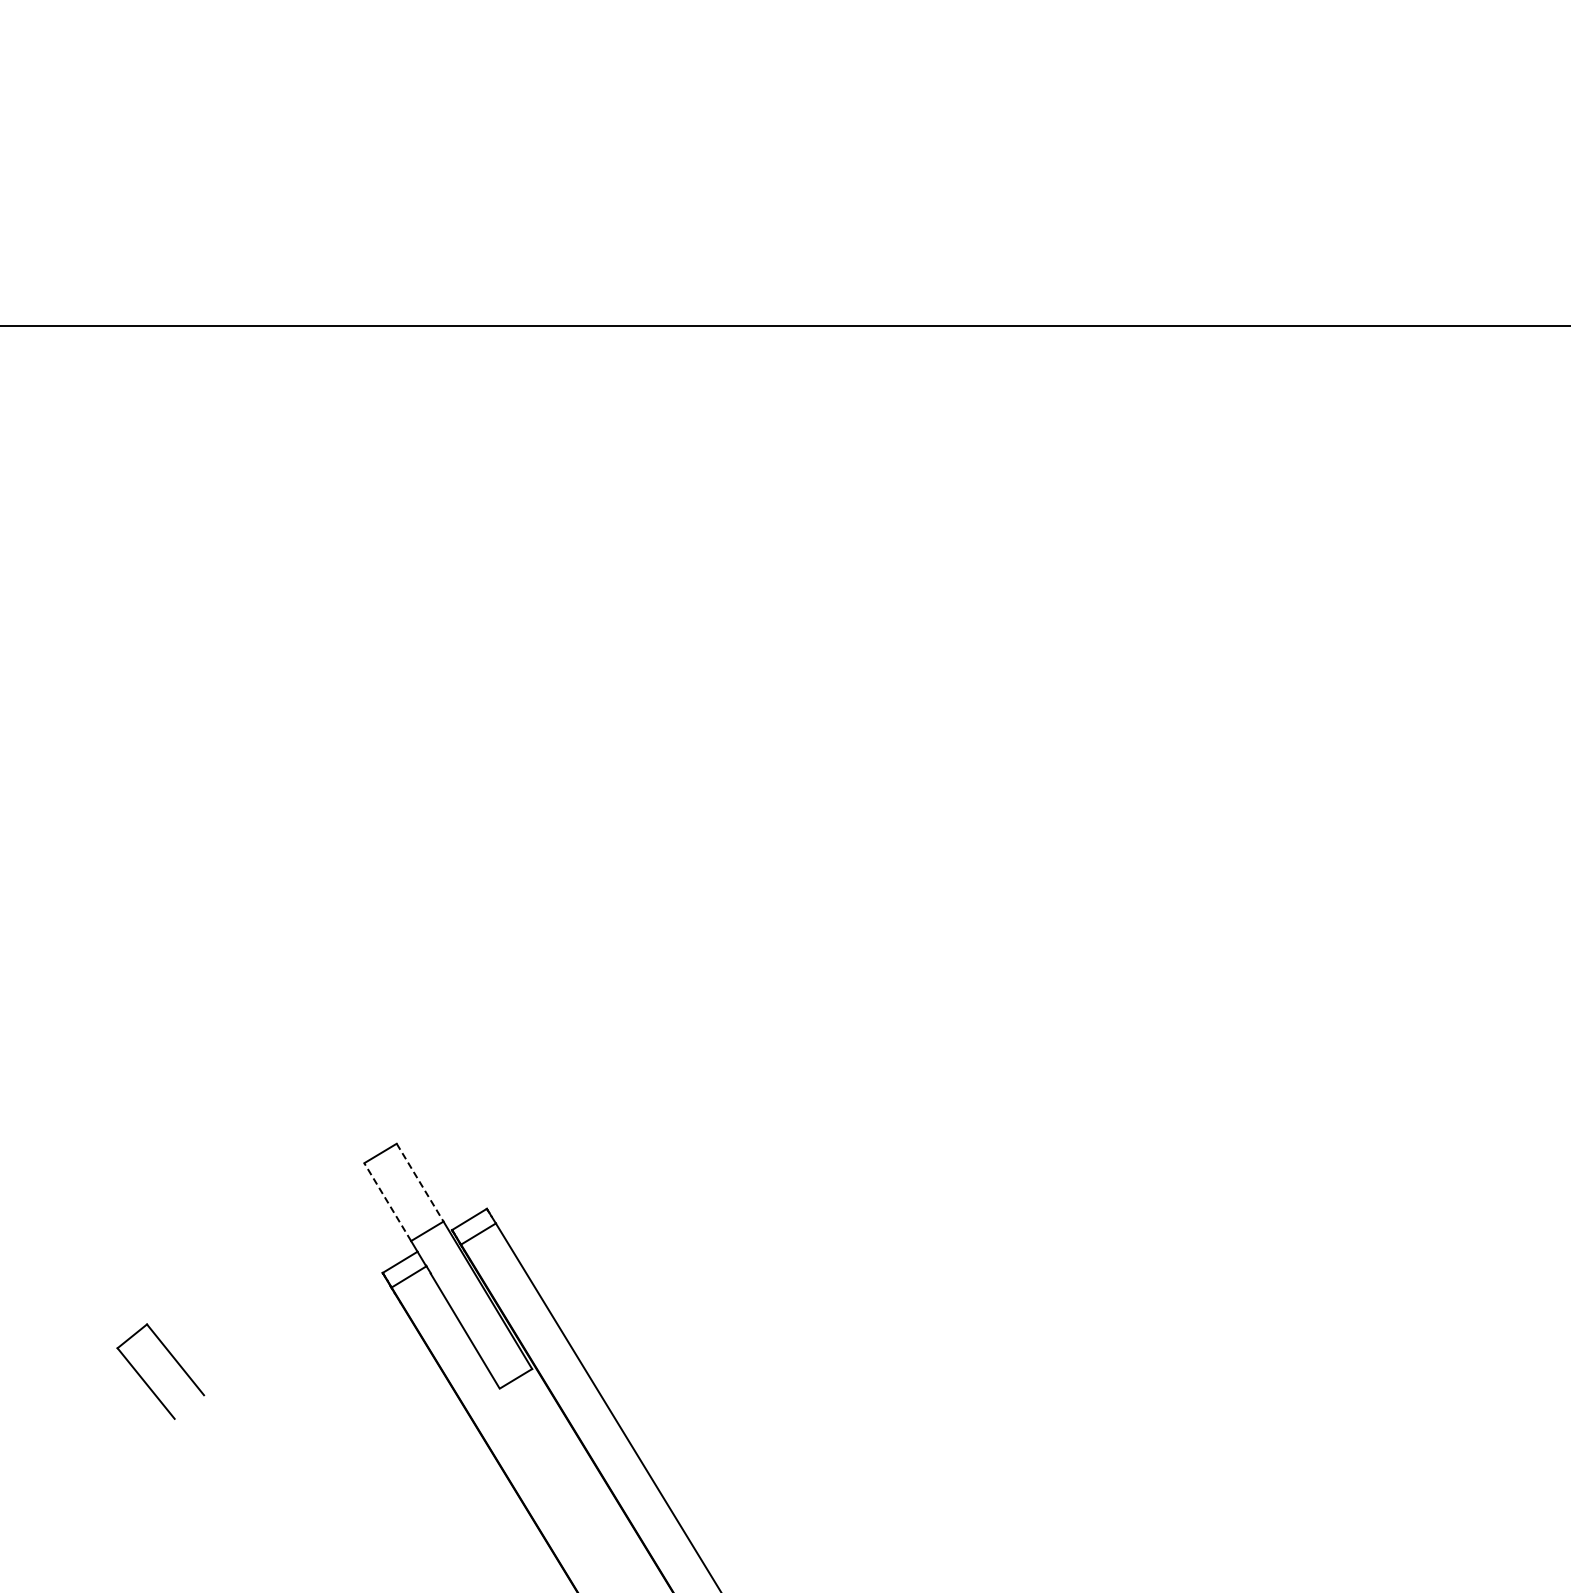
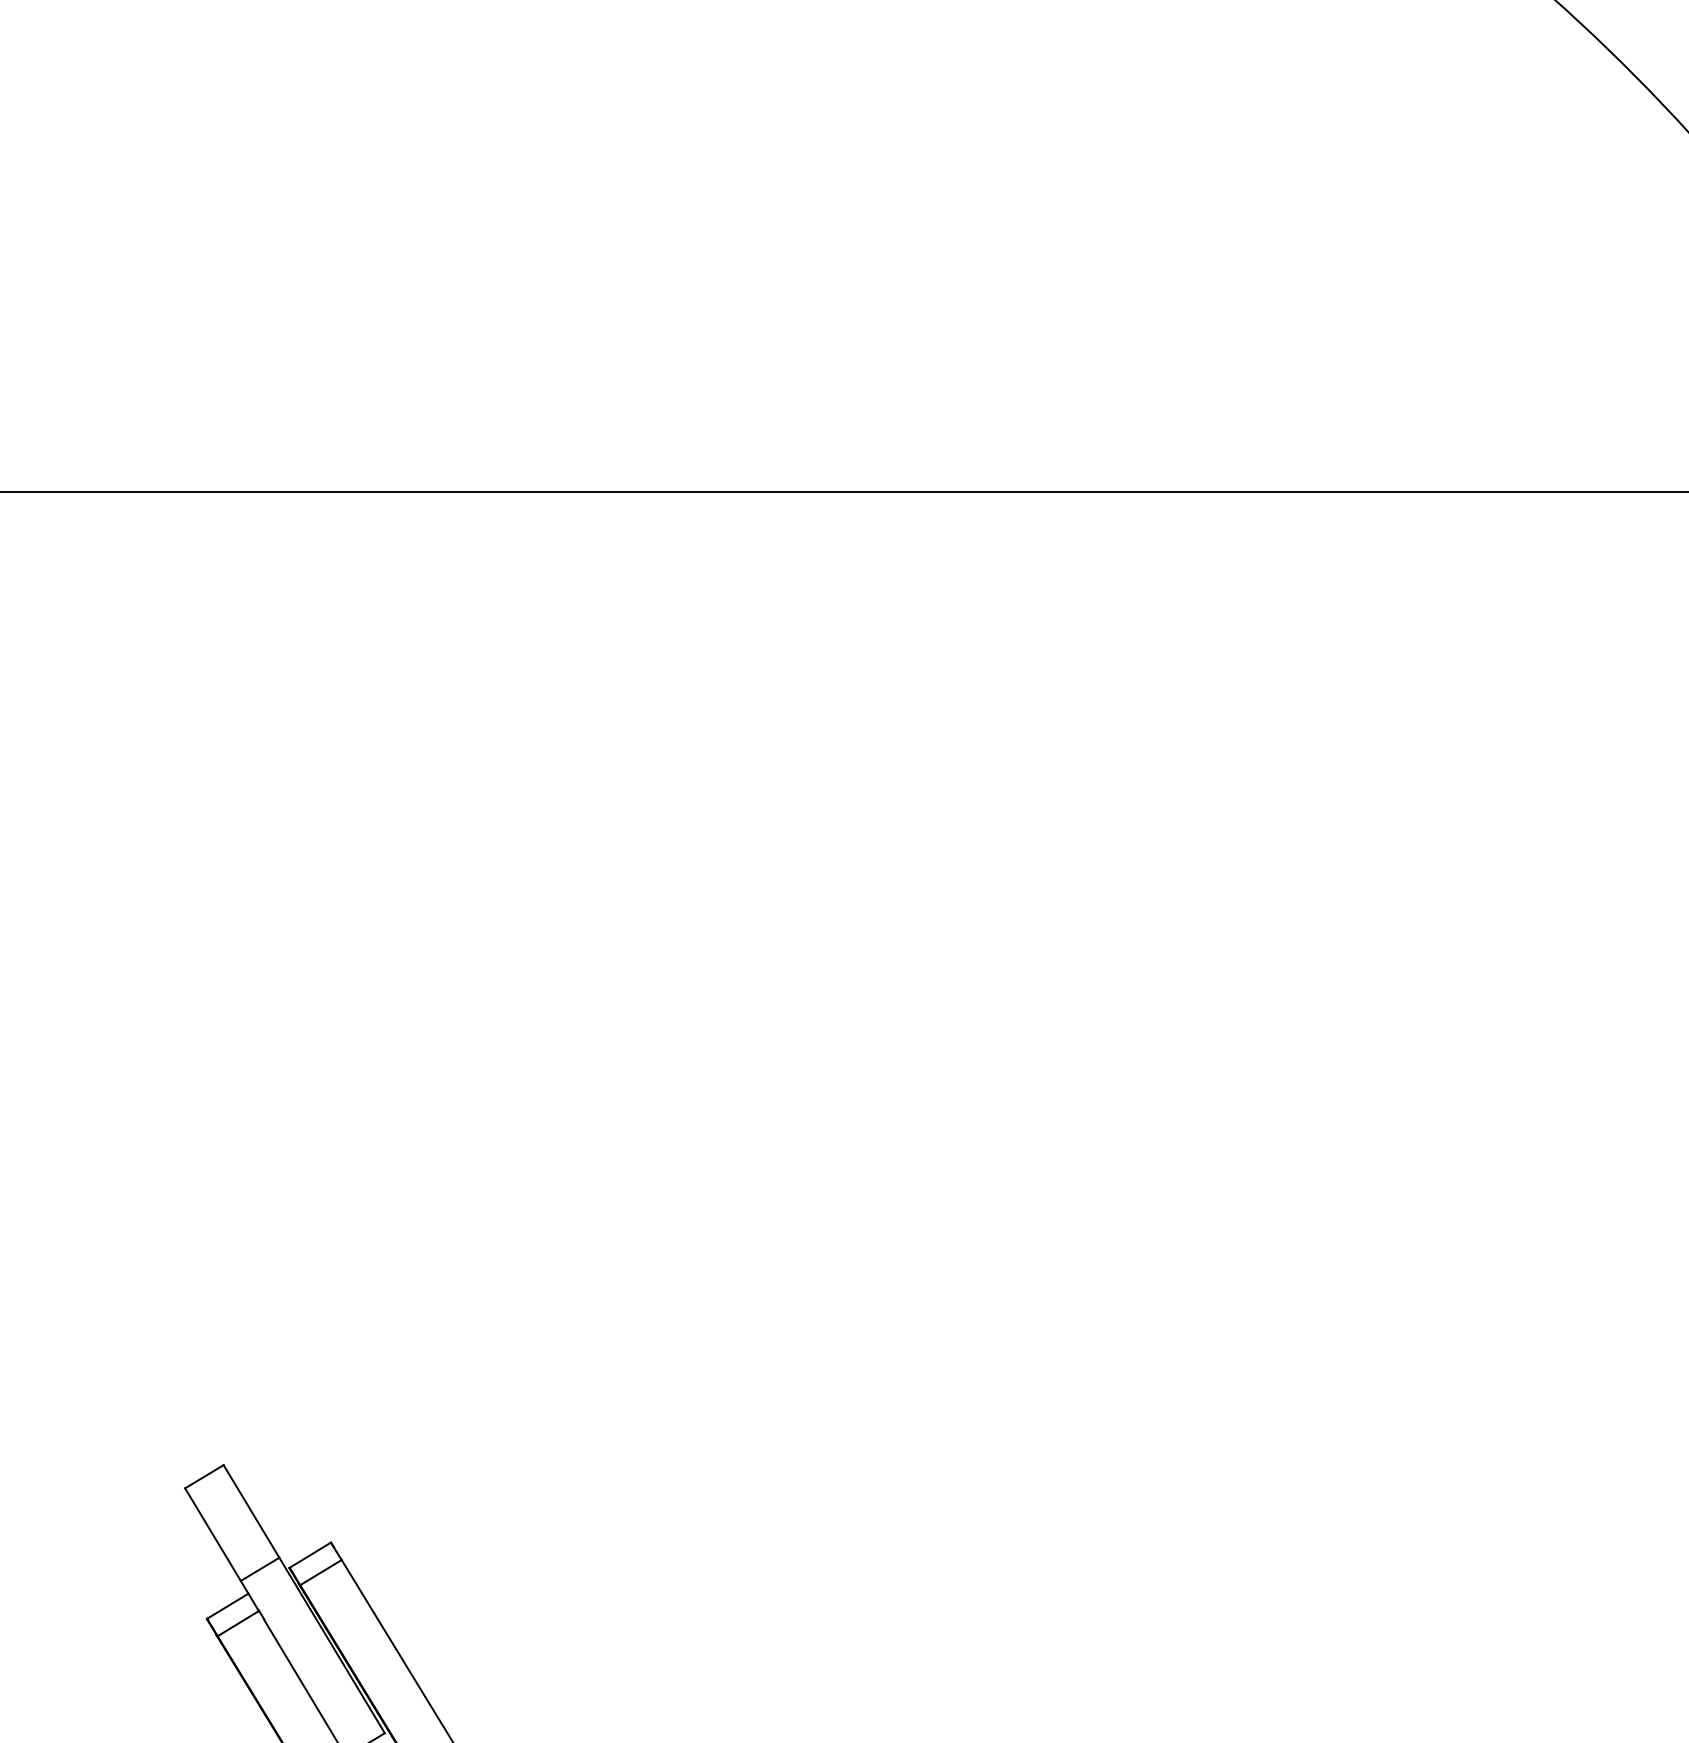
line: (420, 1183) -> (251, 1512), dashed -> solid
line: (387, 1201) -> (212, 1533), dashed -> solid

